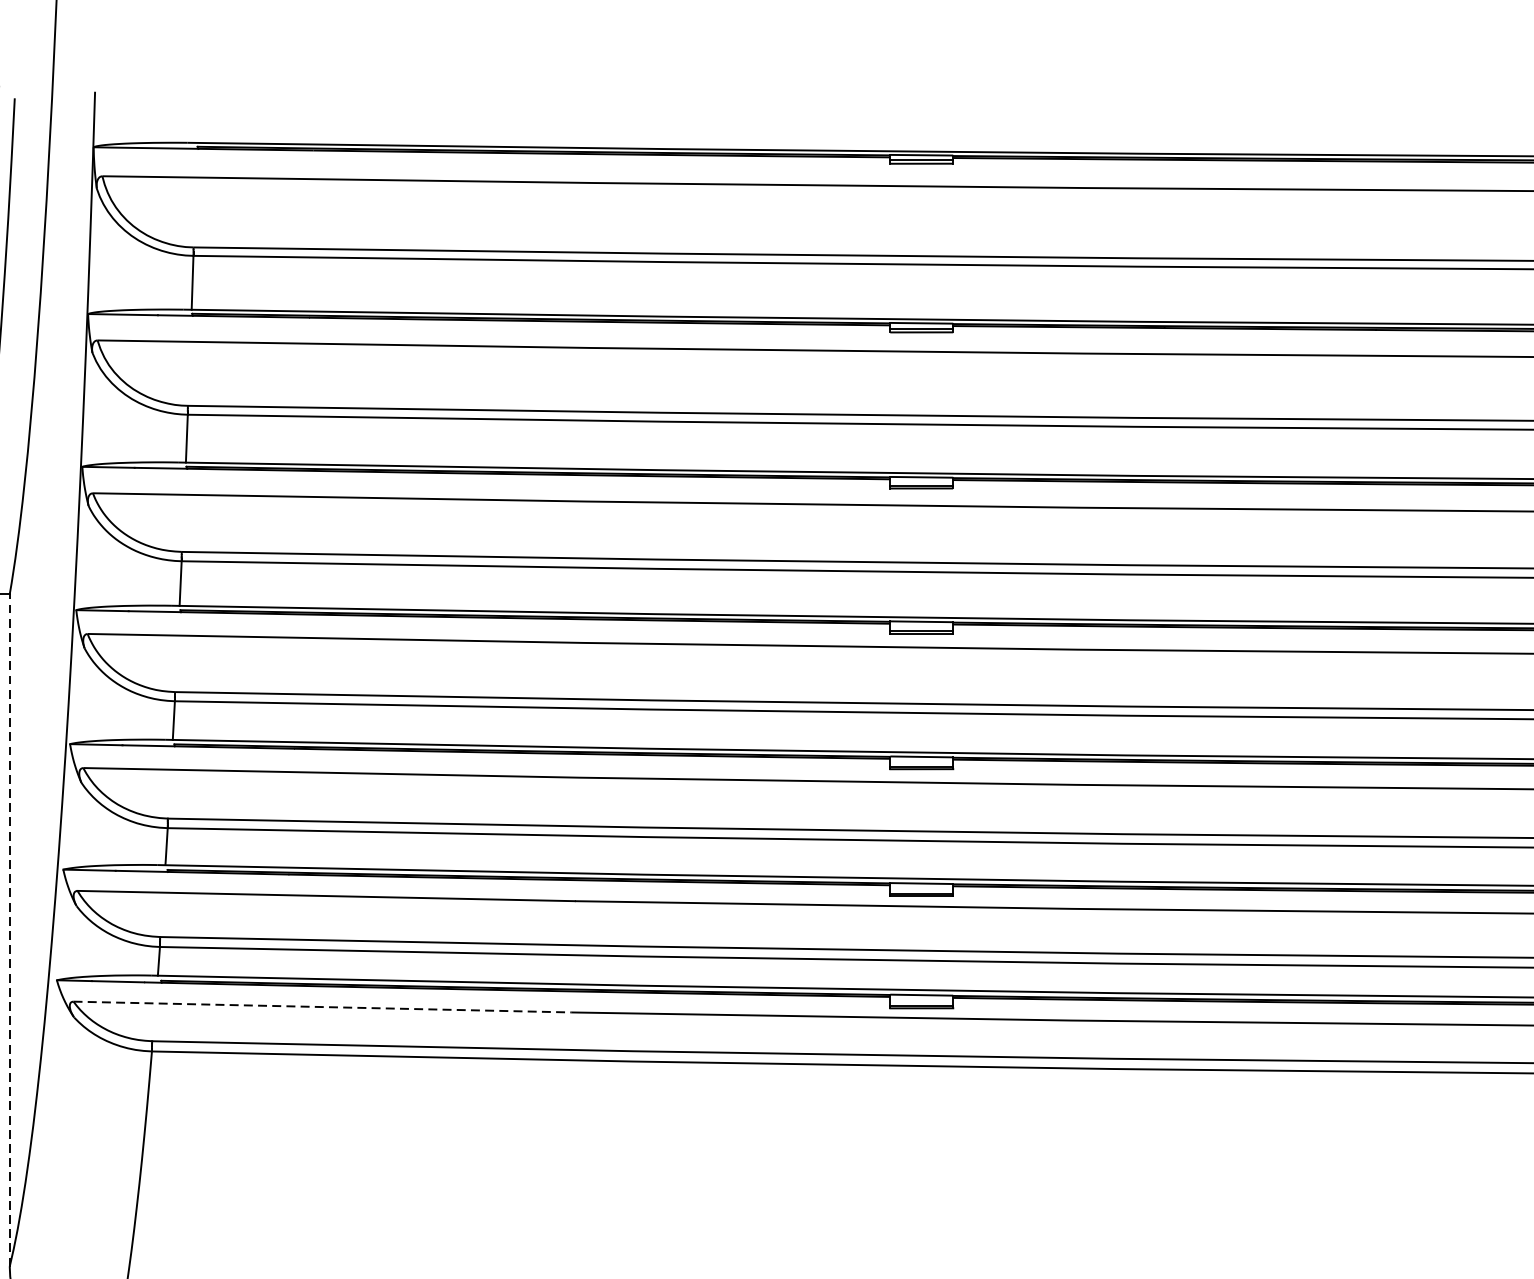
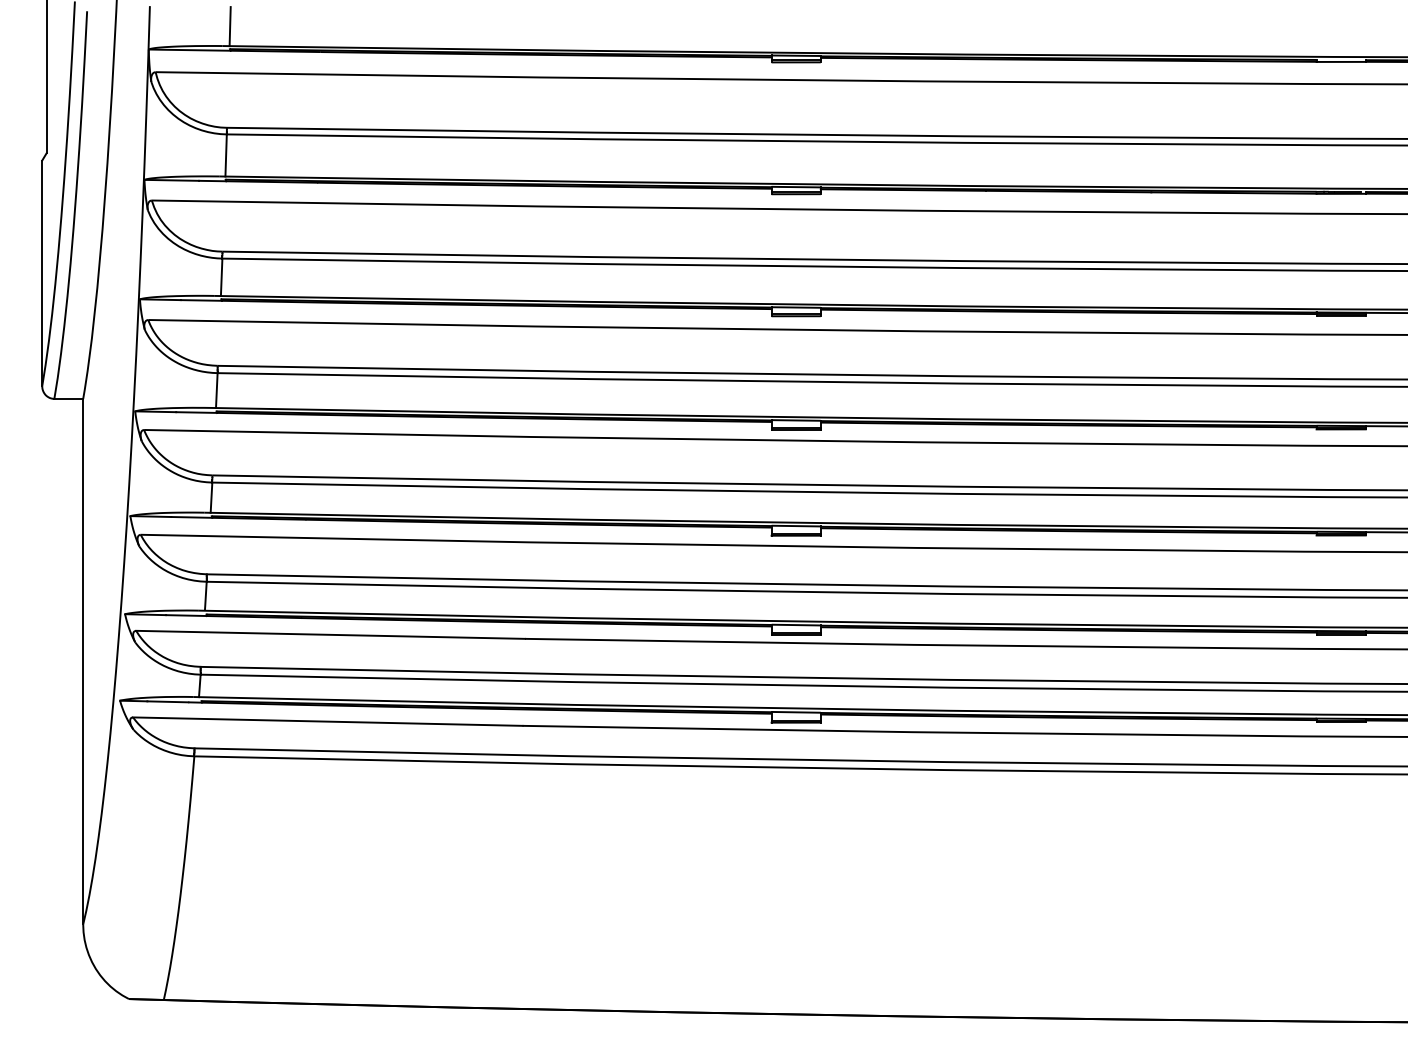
line: (196, 117) -> (229, 26), added
line: (10, 930) -> (83, 661), dashed -> solid
line: (322, 1006) -> (327, 721), dashed -> solid

